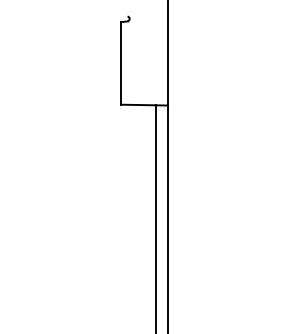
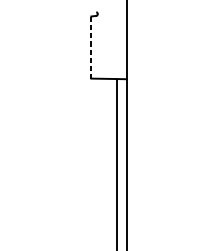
line: (121, 63) -> (91, 47), solid -> dashed

